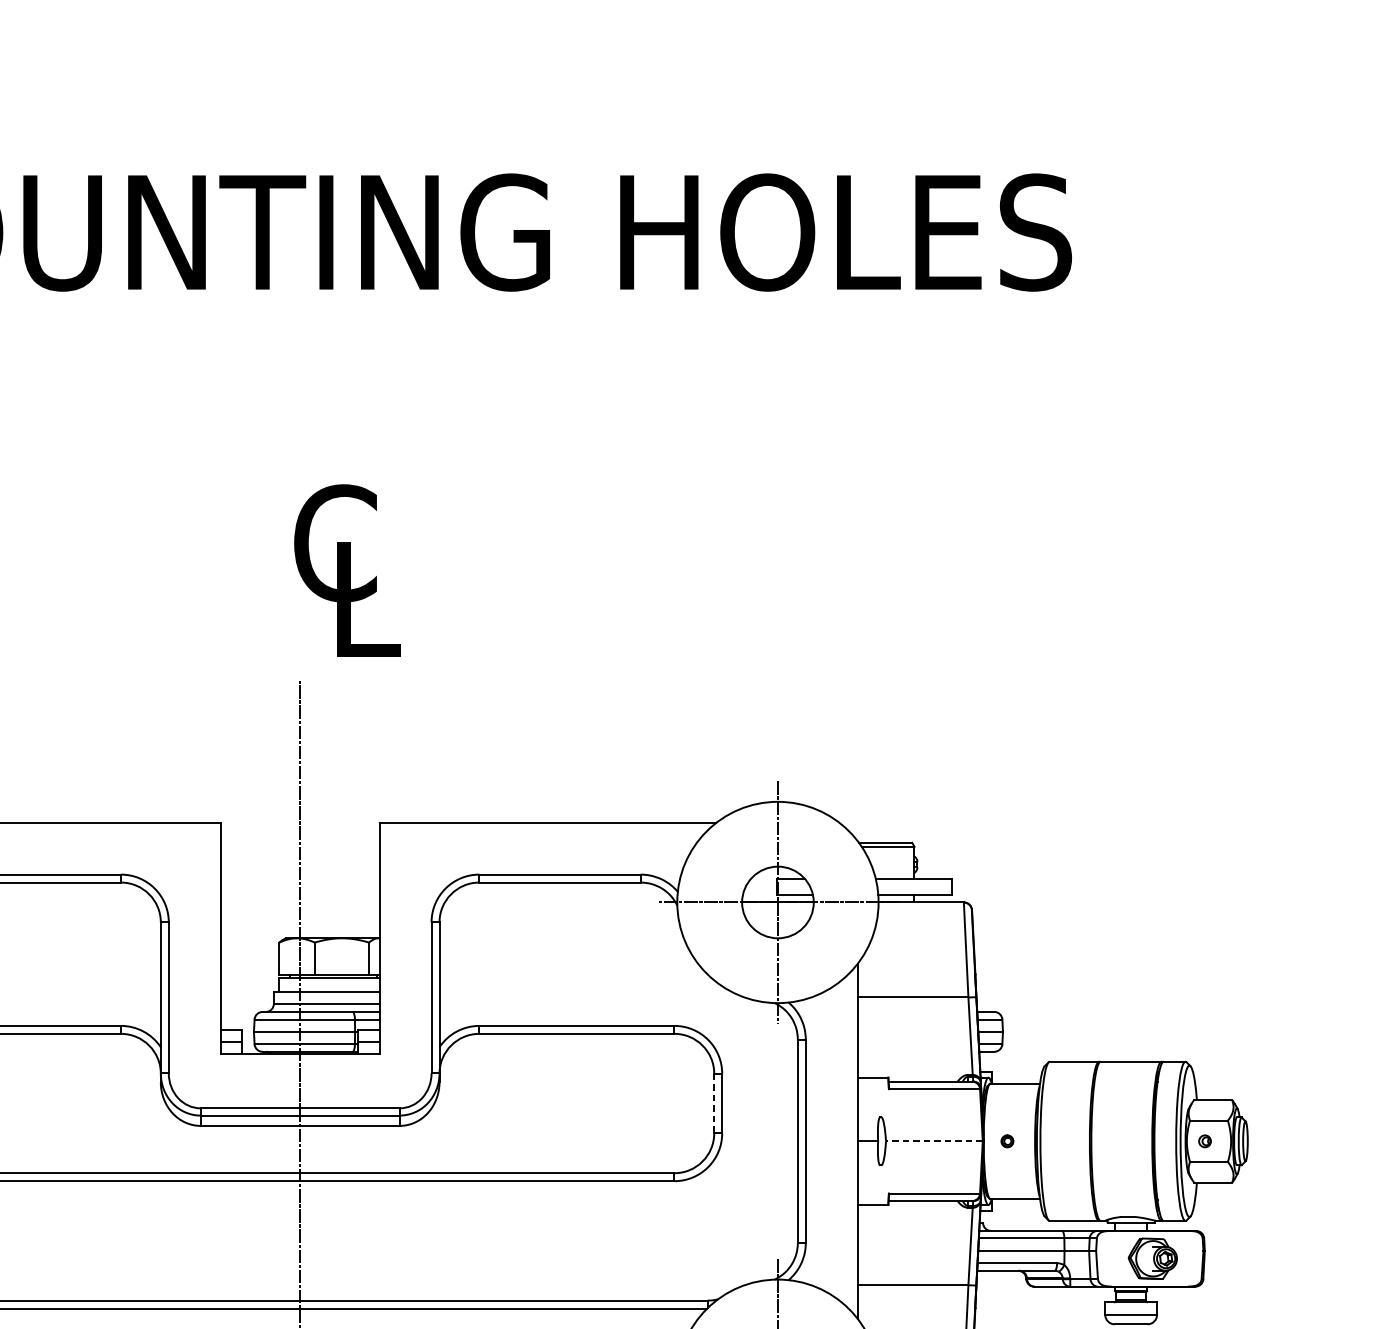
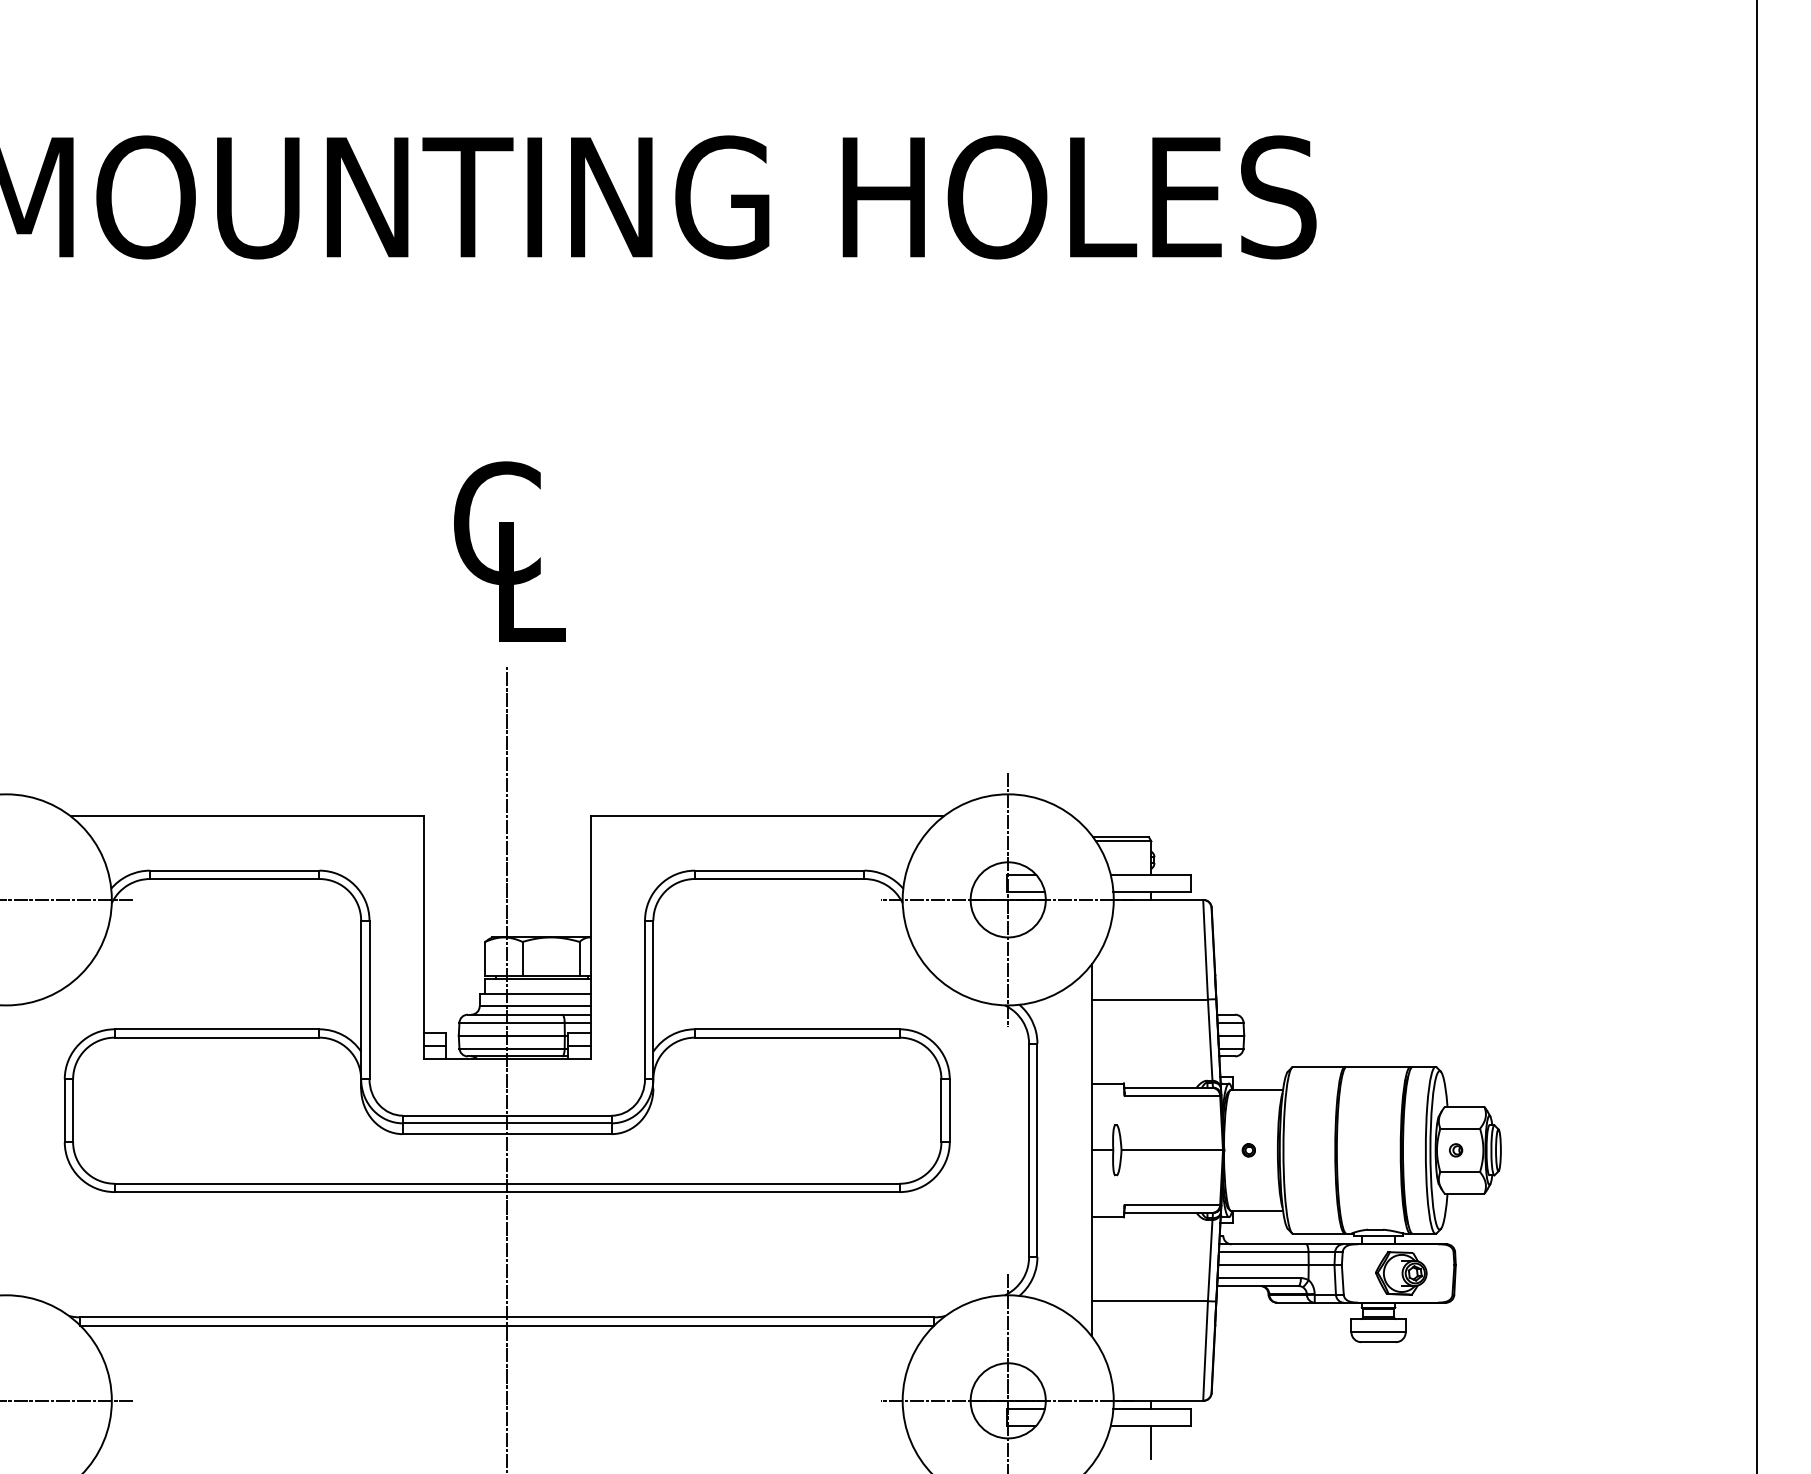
text: (347, 570) -> (509, 551), moved
line: (714, 1104) -> (941, 1111), dashed -> solid
line: (934, 1141) -> (1172, 1150), dashed -> solid

